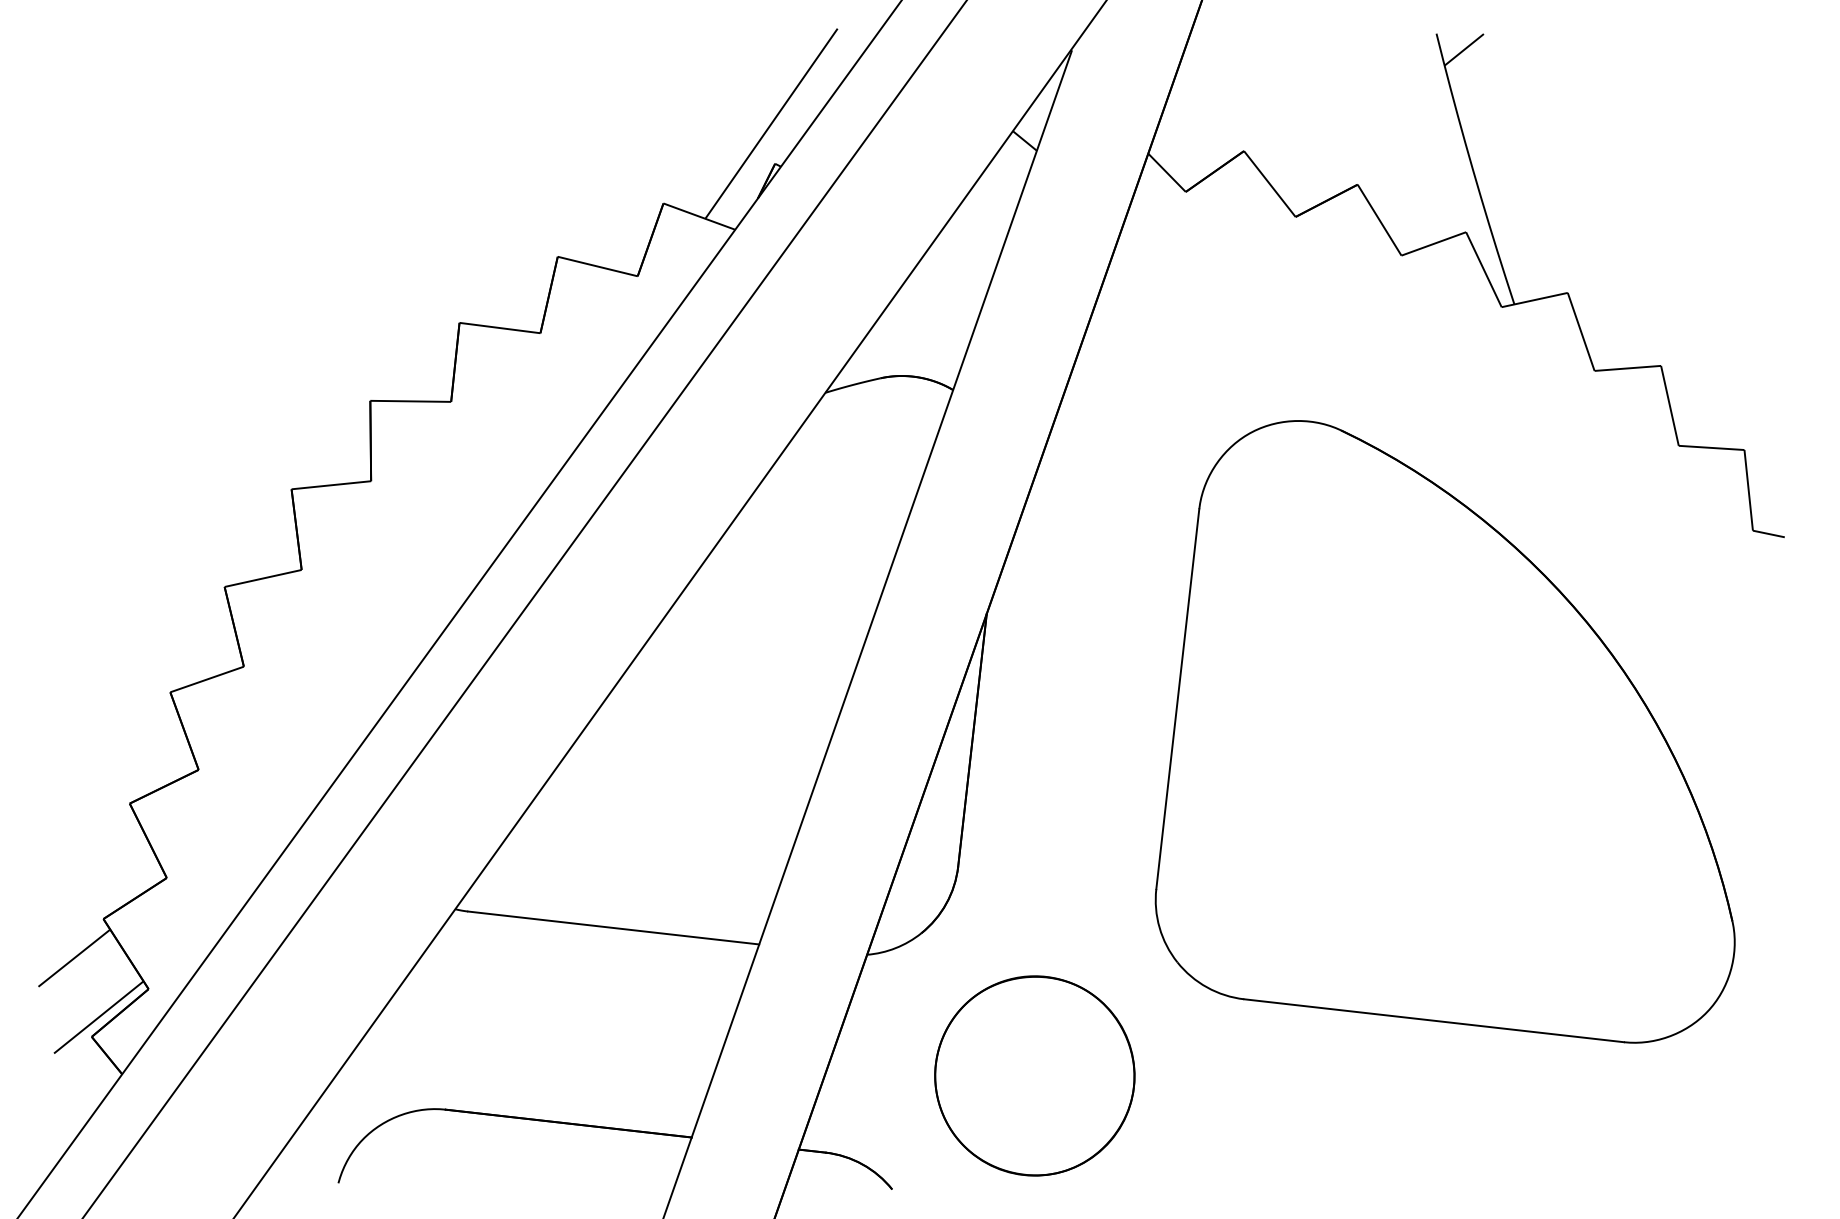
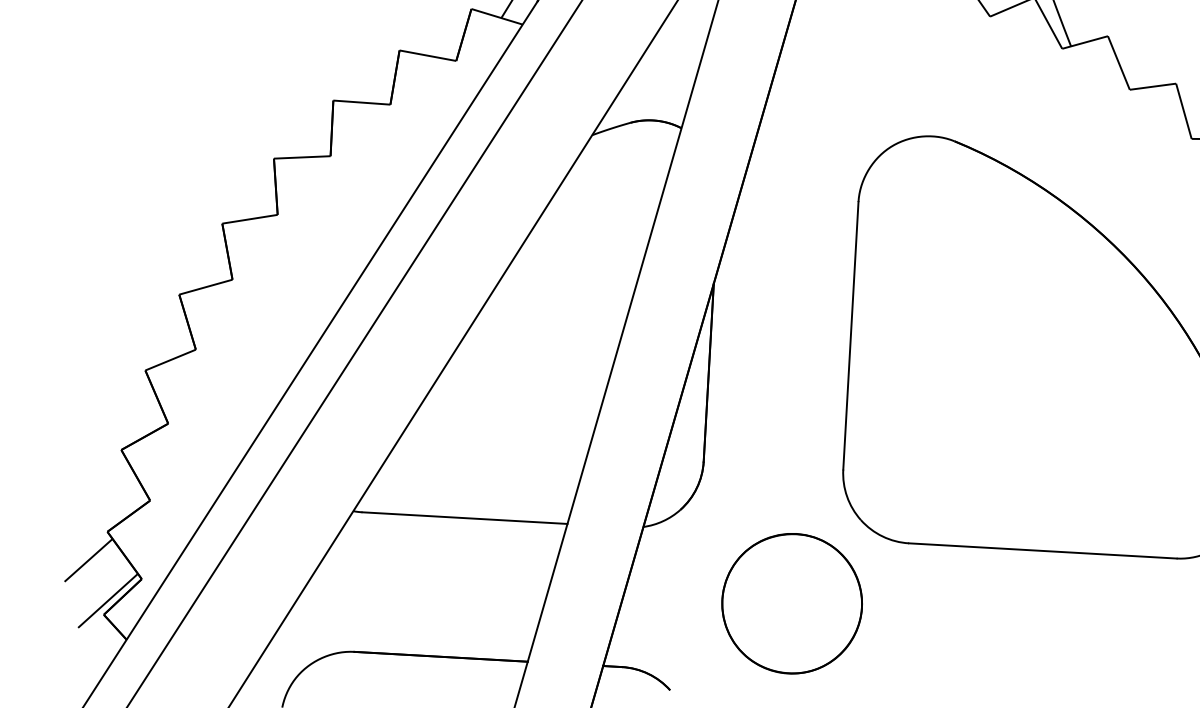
part: (1034, 1075) -> (791, 603), moved

